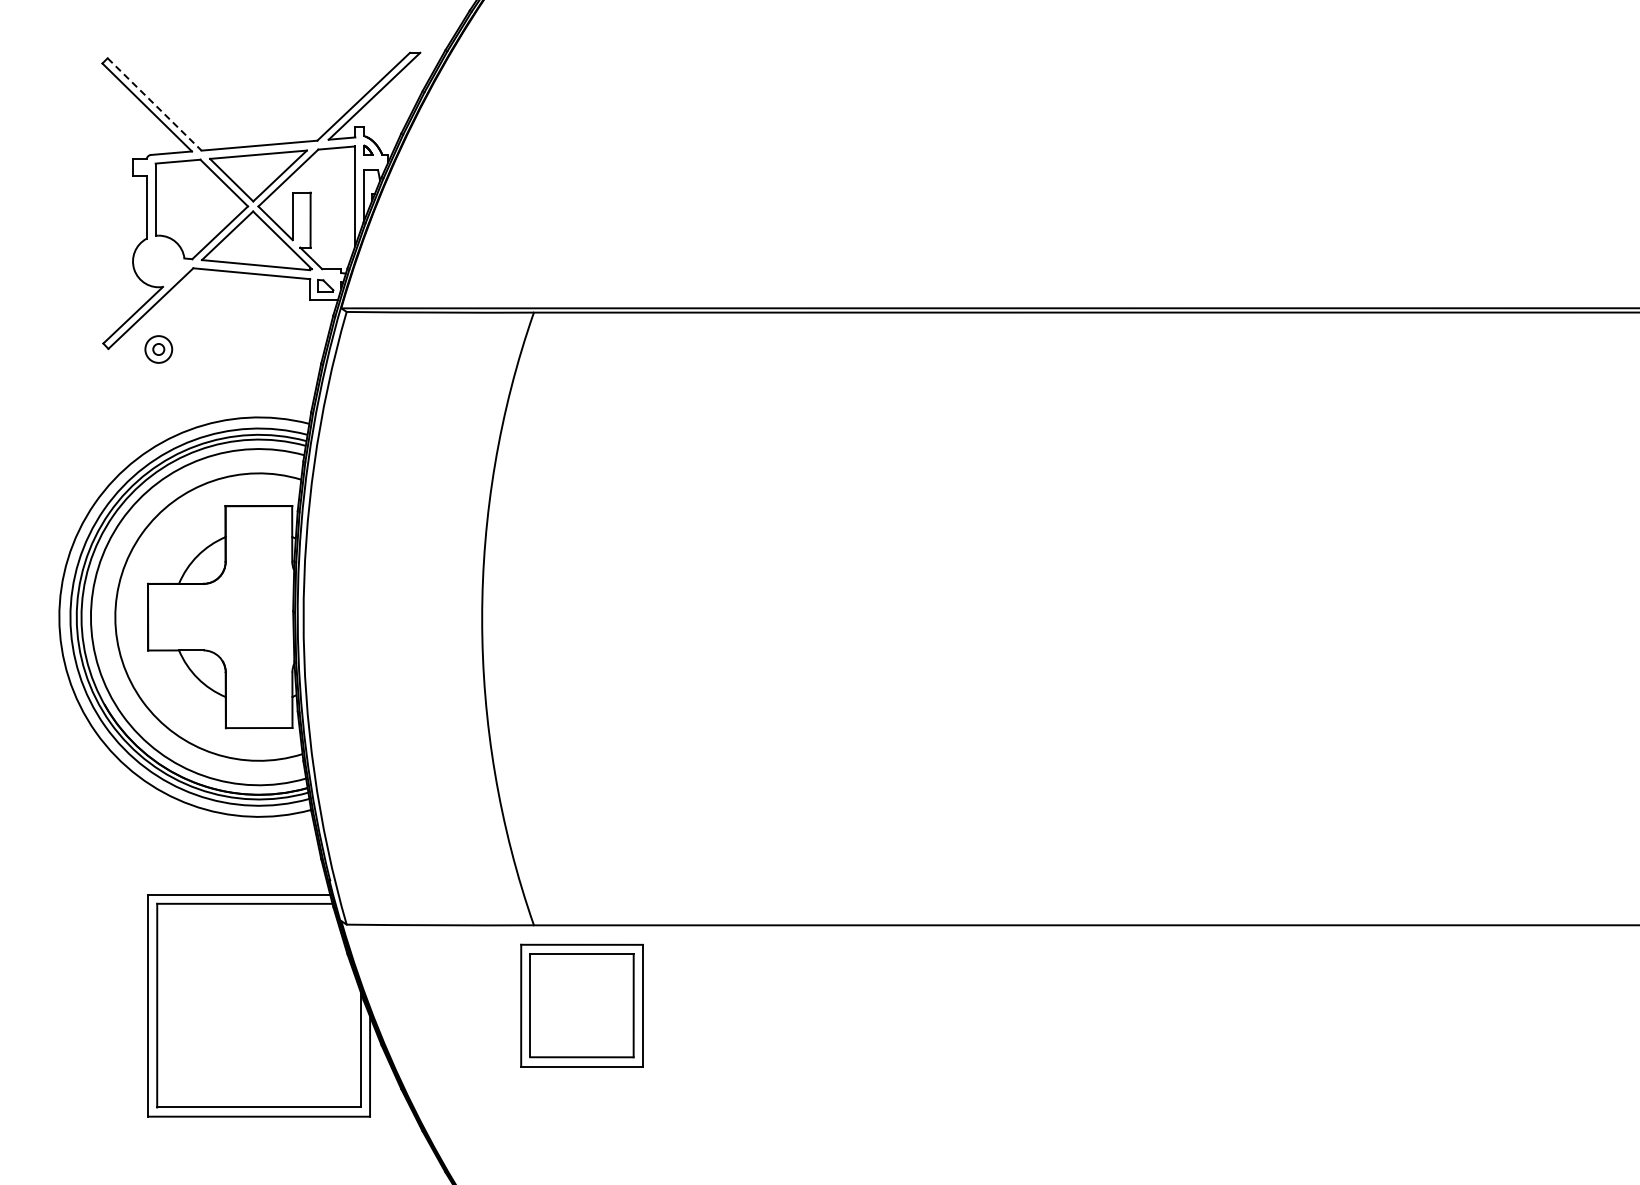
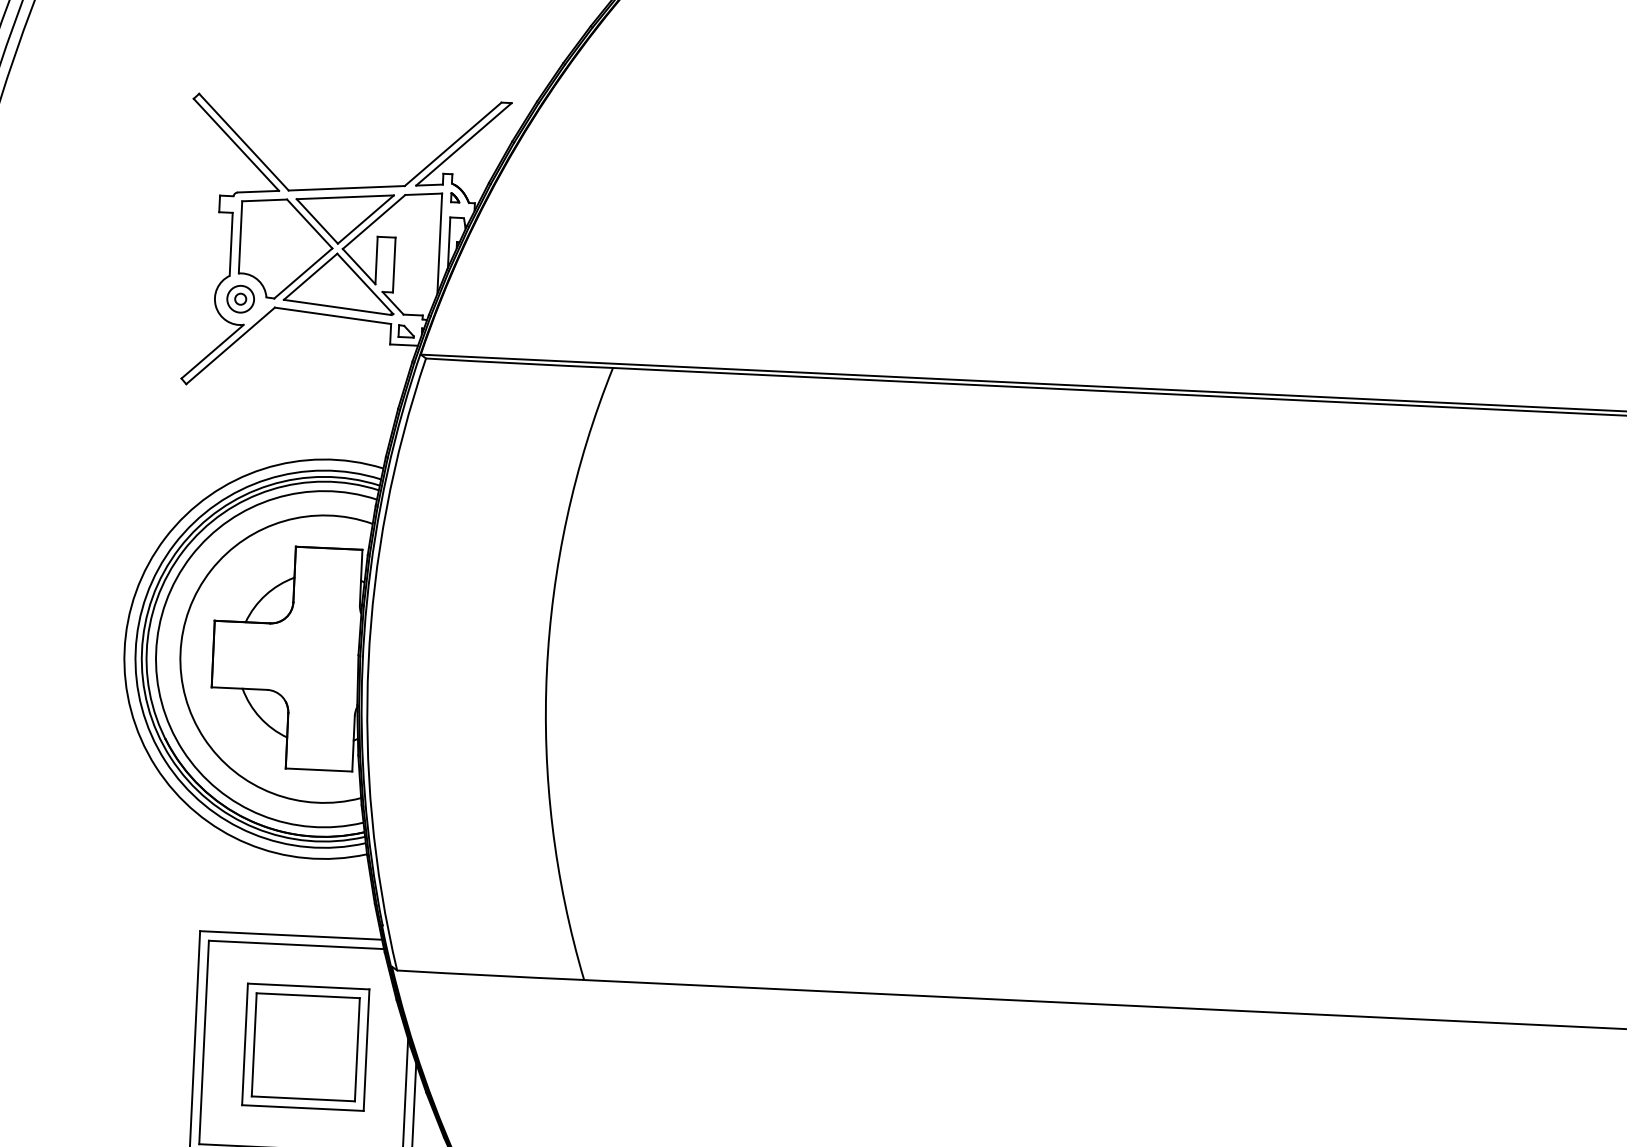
line: (154, 104) -> (243, 142), dashed -> solid
part: (158, 349) -> (240, 299), moved
part: (581, 1005) -> (305, 1047), moved

